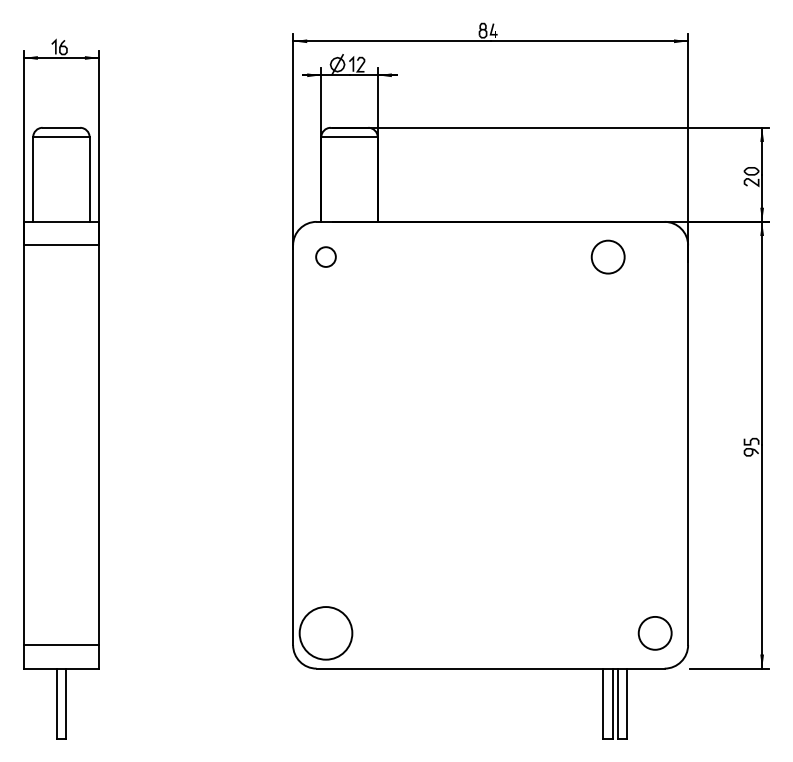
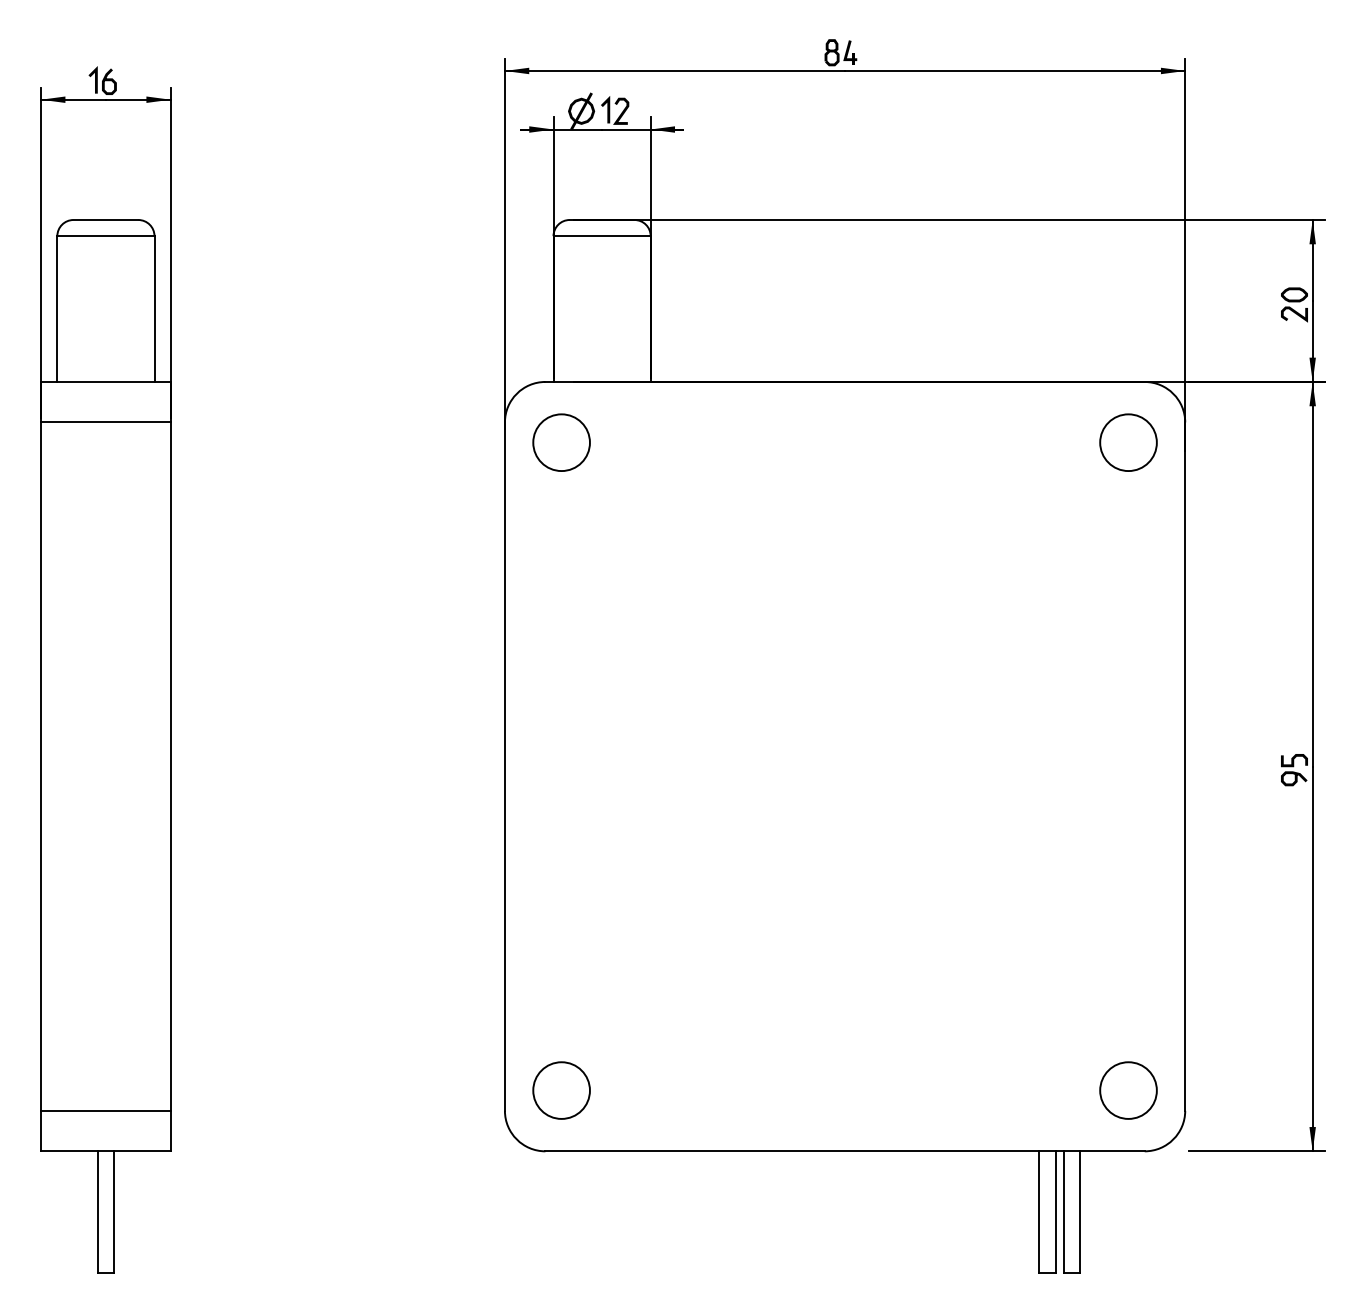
circle: (325, 256) -> (560, 441), size x1.67
circle: (607, 256) -> (1127, 441), moved
circle: (325, 632) -> (560, 1089), size x0.62

